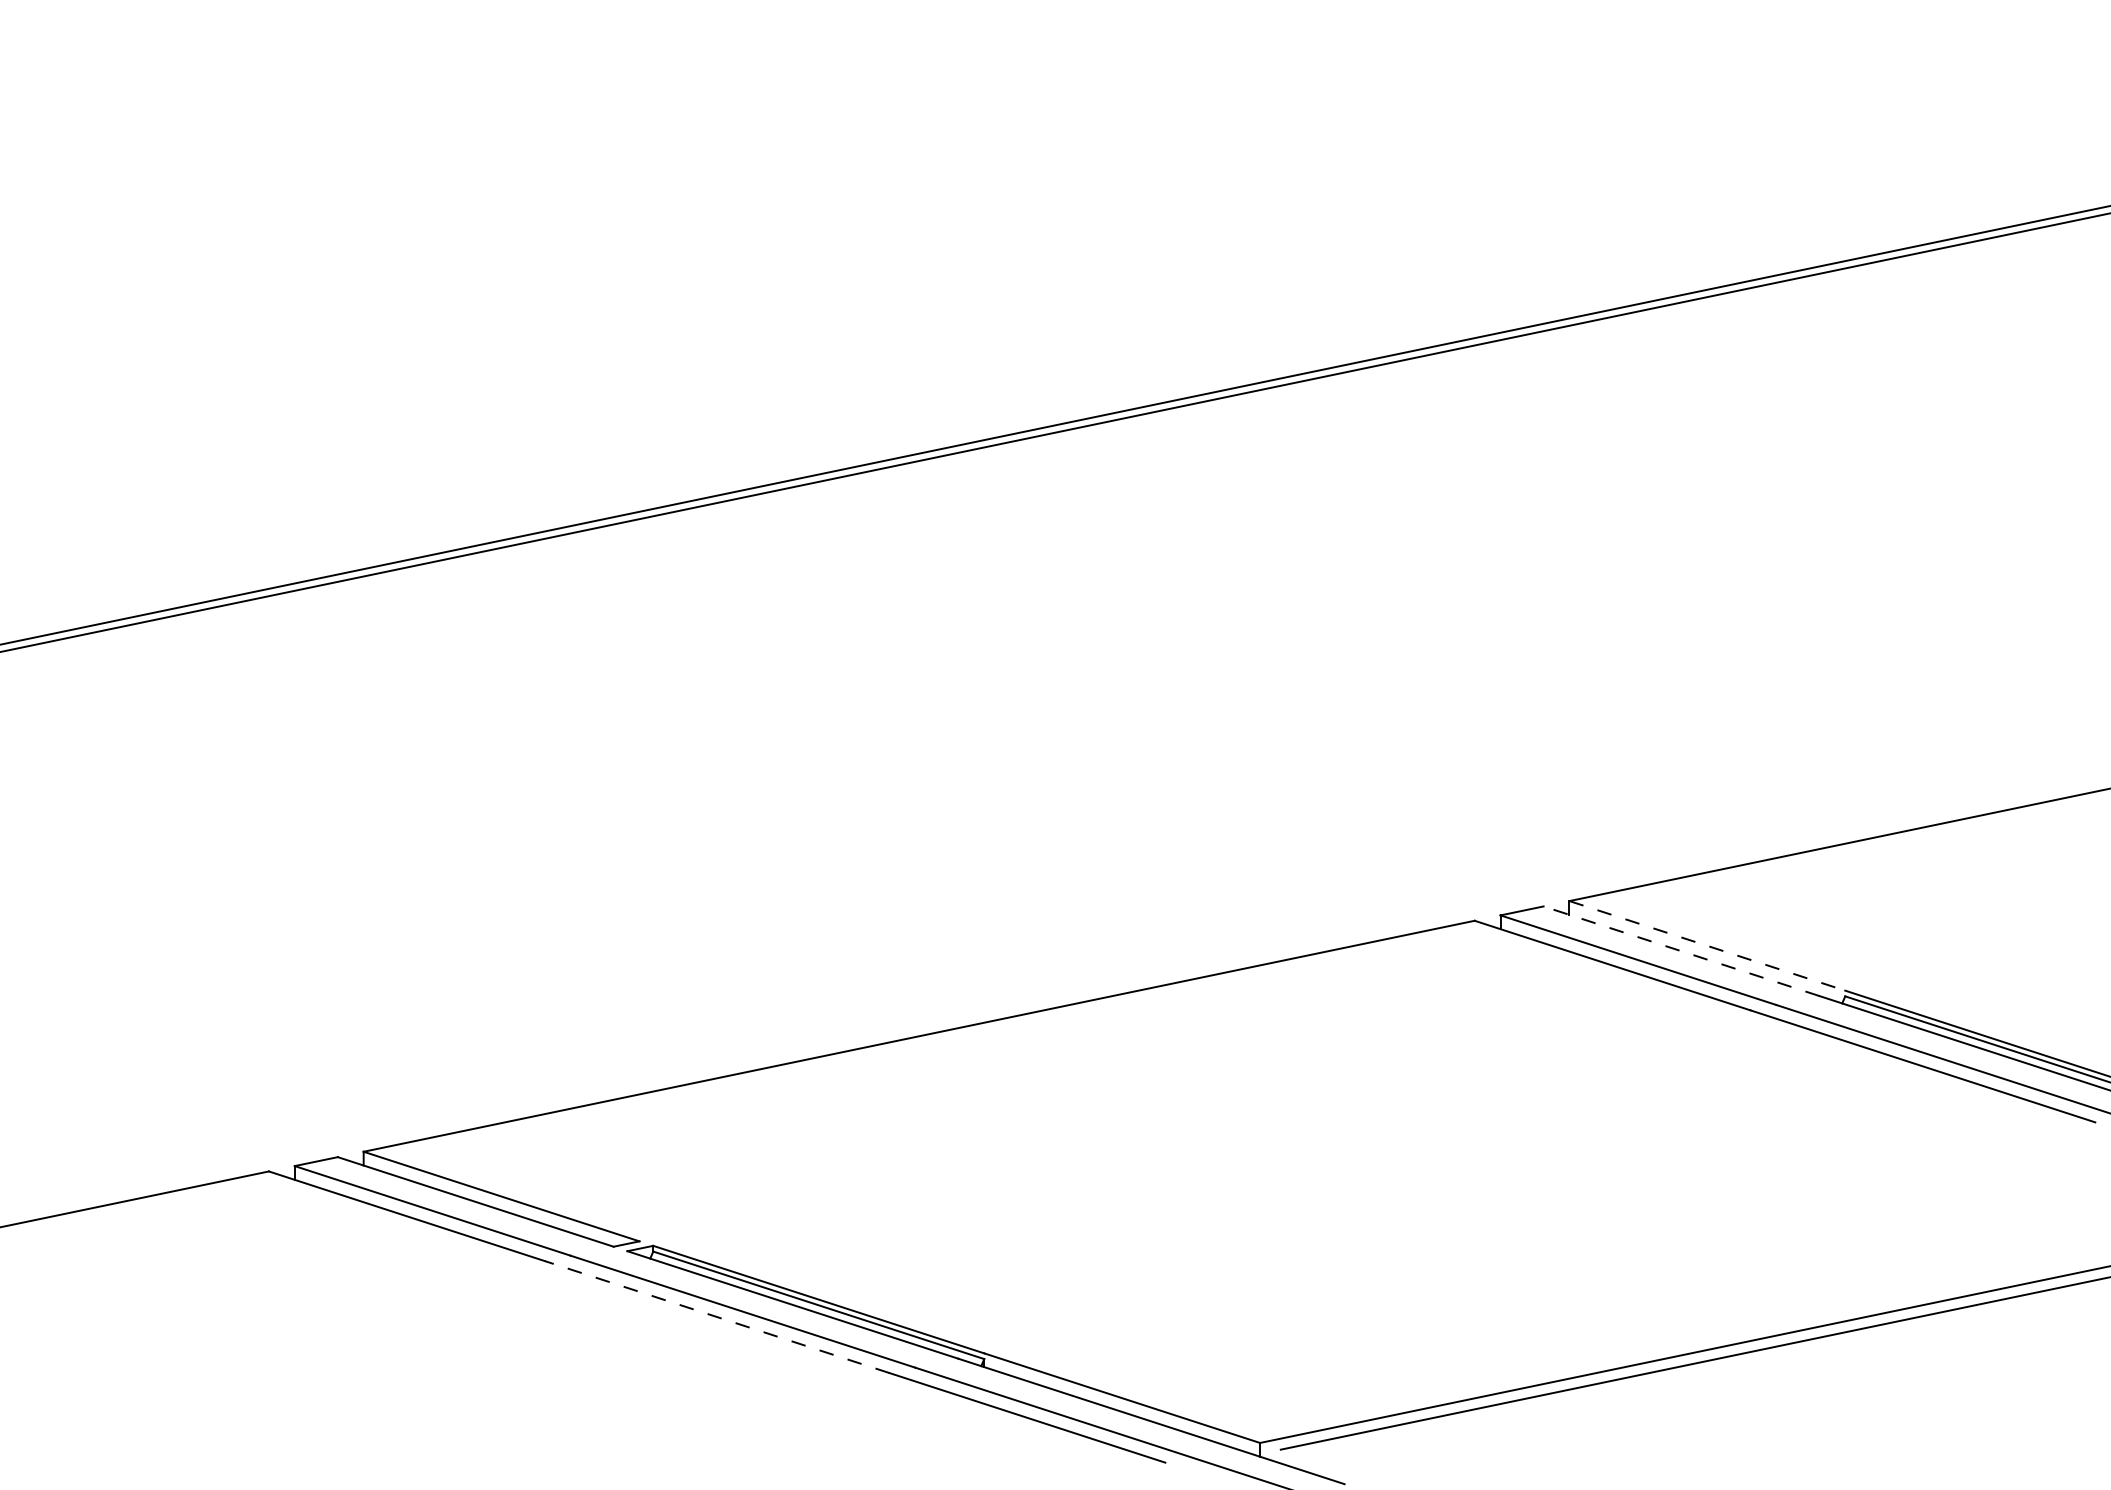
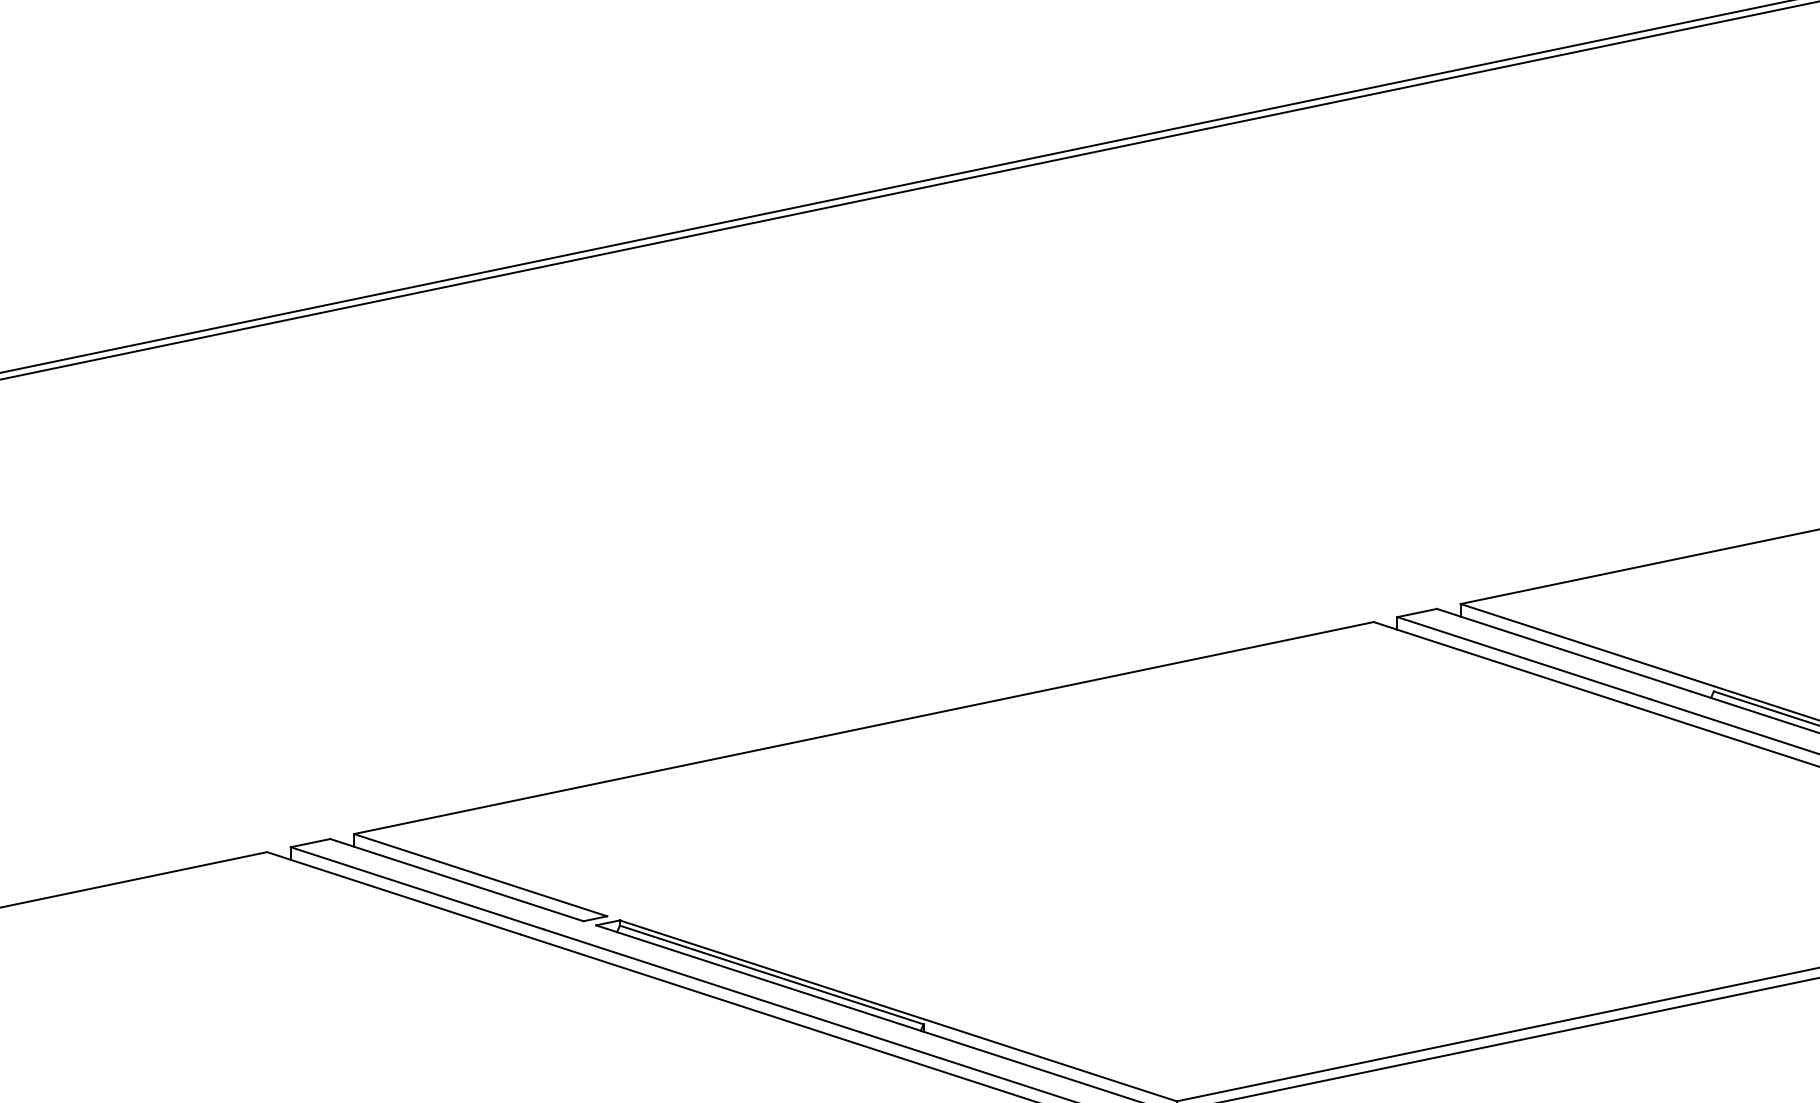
line: (1707, 945) -> (1587, 644), dashed -> solid
line: (1681, 951) -> (1563, 650), dashed -> solid
line: (716, 1316) -> (677, 985), dashed -> solid

